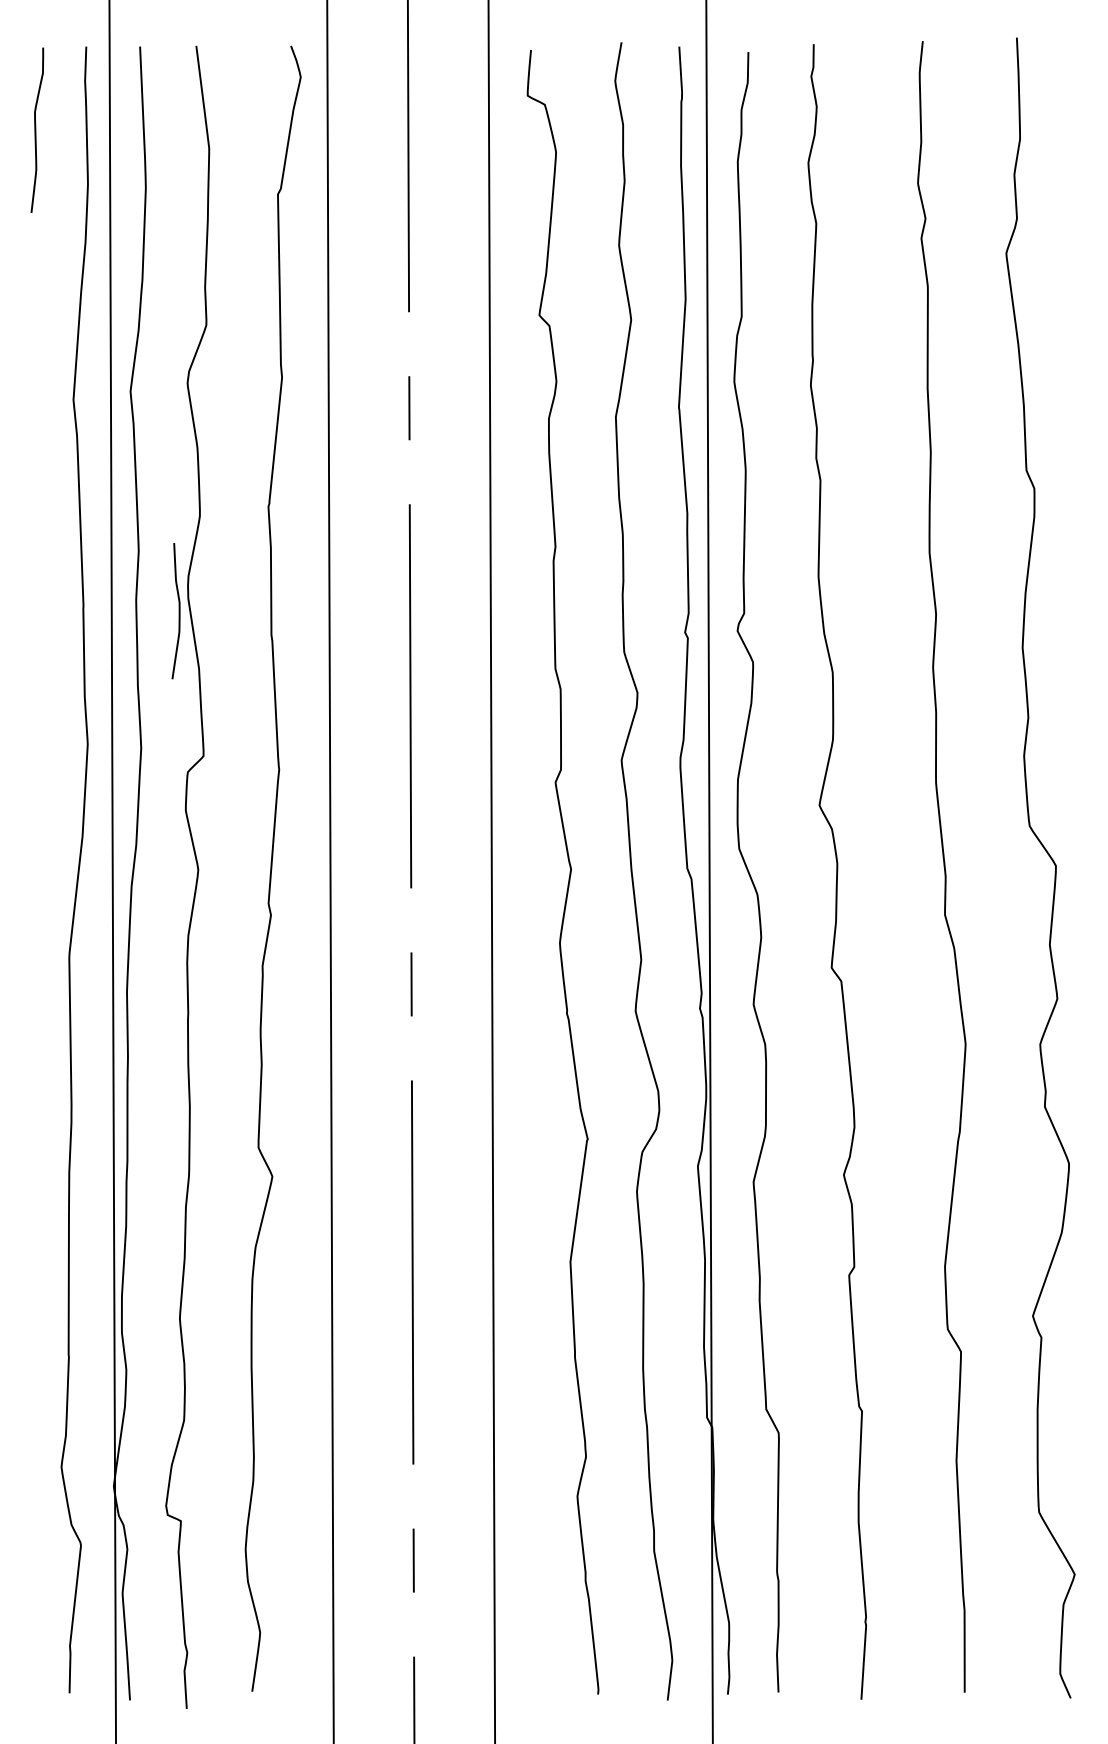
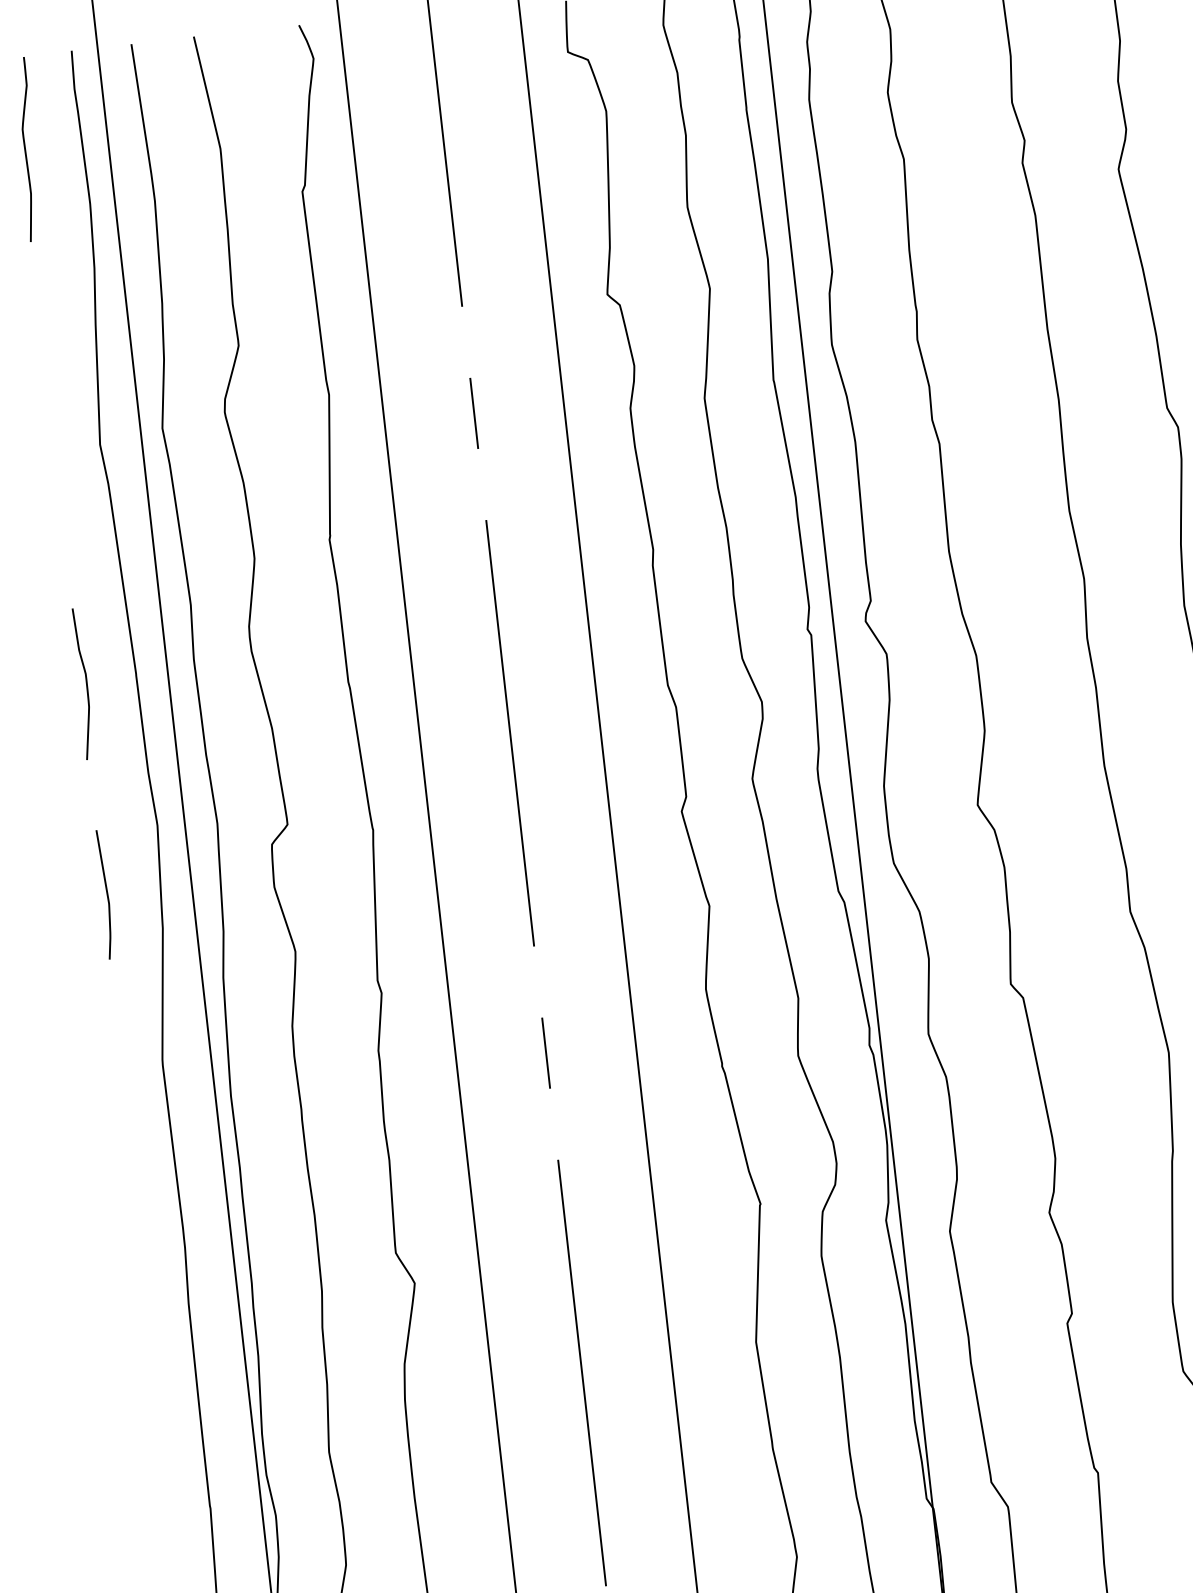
curve: (178, 611) -> (85, 684), moved
curve: (35, 800) -> (106, 894), added

